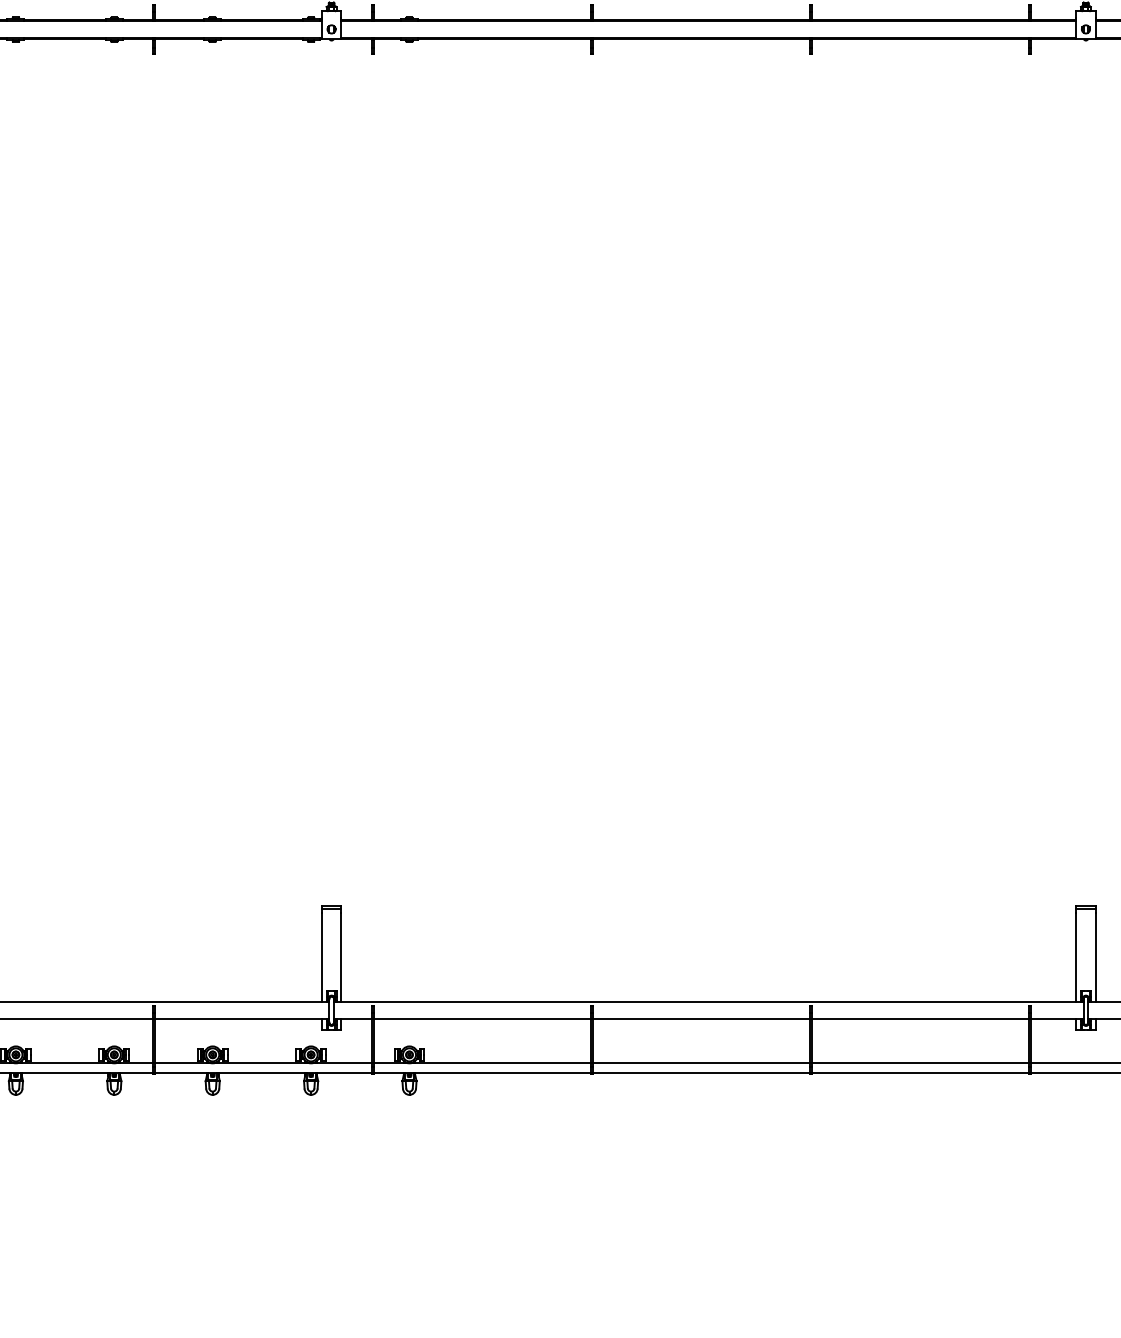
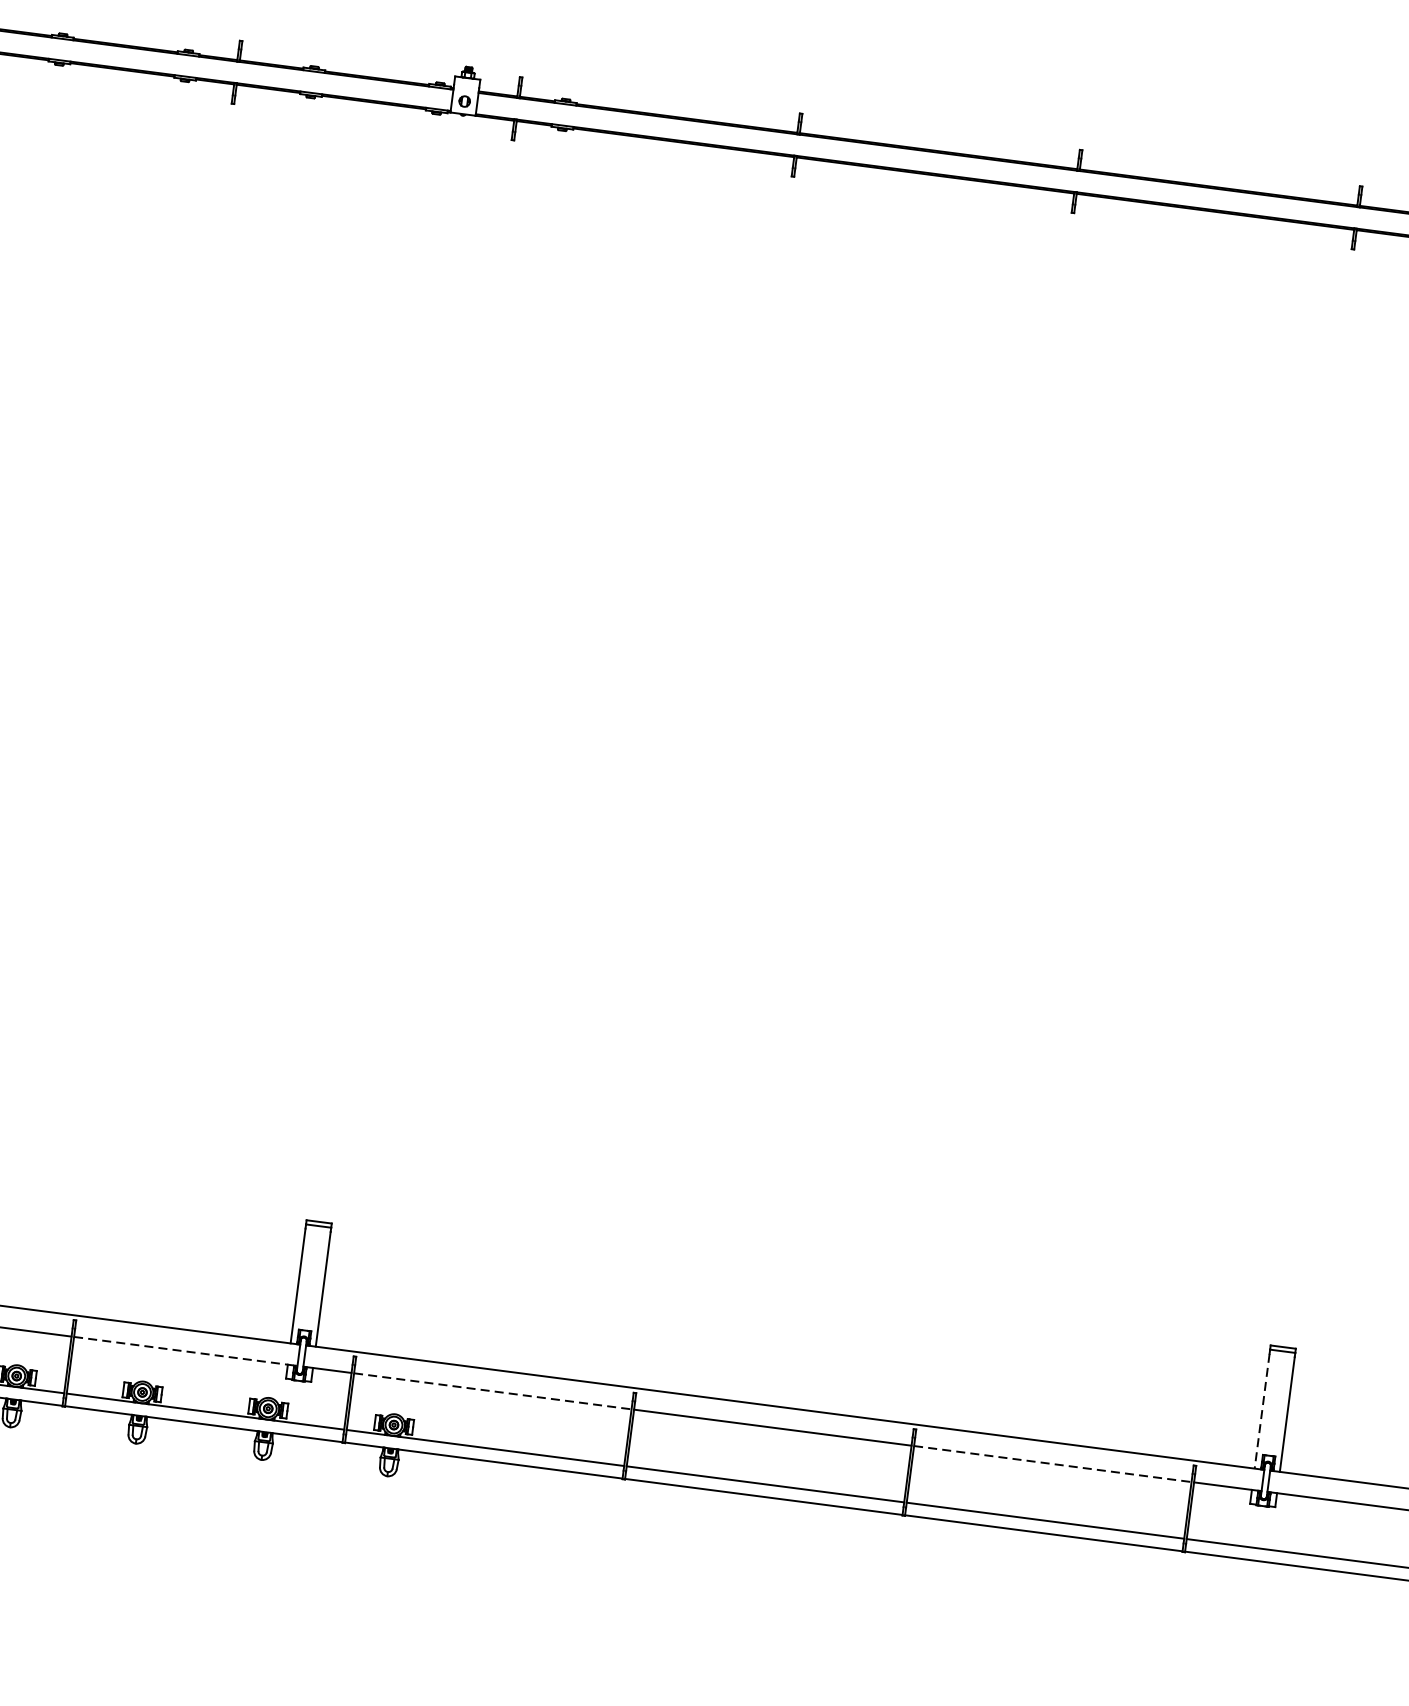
line: (1076, 957) -> (1262, 1411), solid -> dashed
line: (242, 1019) -> (186, 1352), solid -> dashed
line: (482, 1019) -> (493, 1392), solid -> dashed
line: (920, 1019) -> (1052, 1464), solid -> dashed

